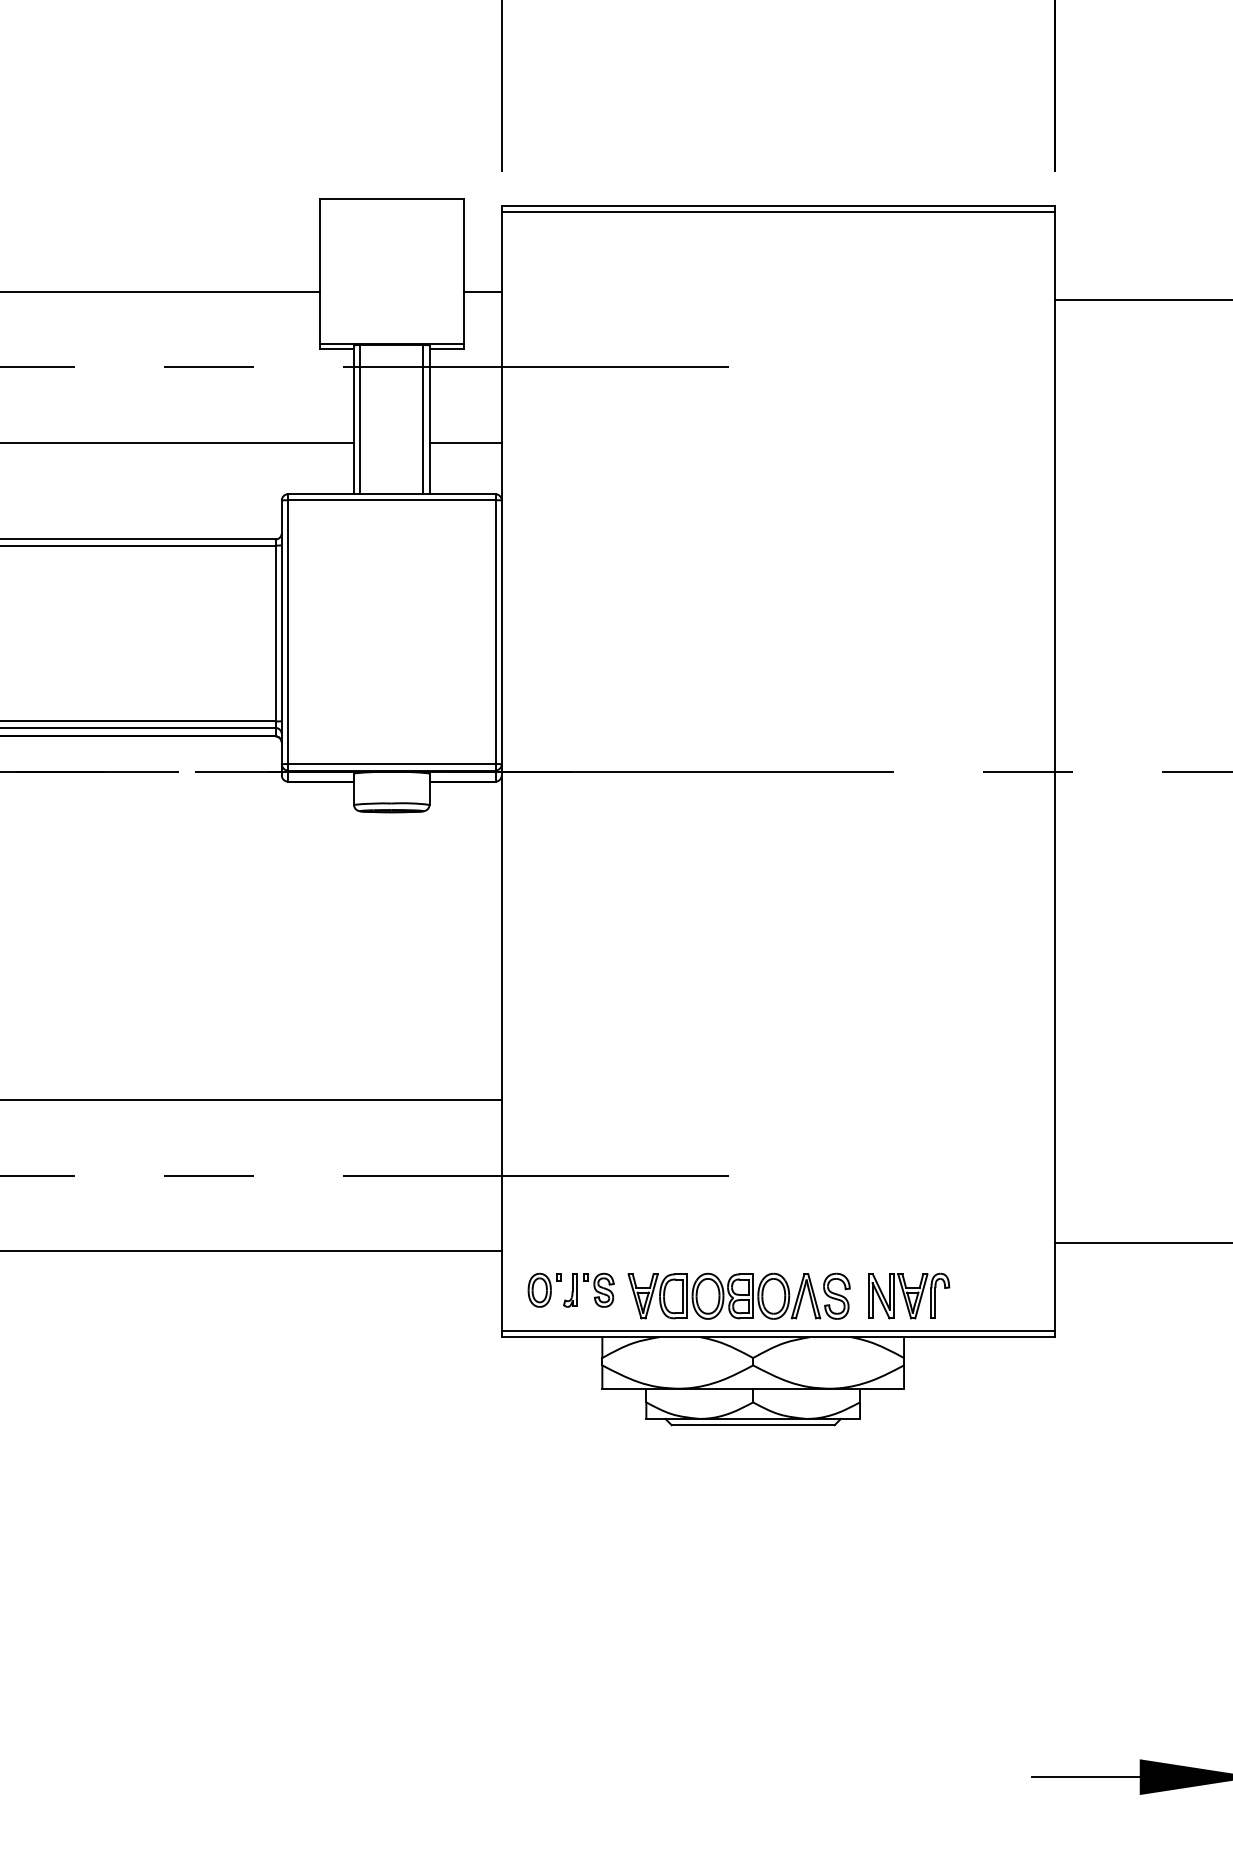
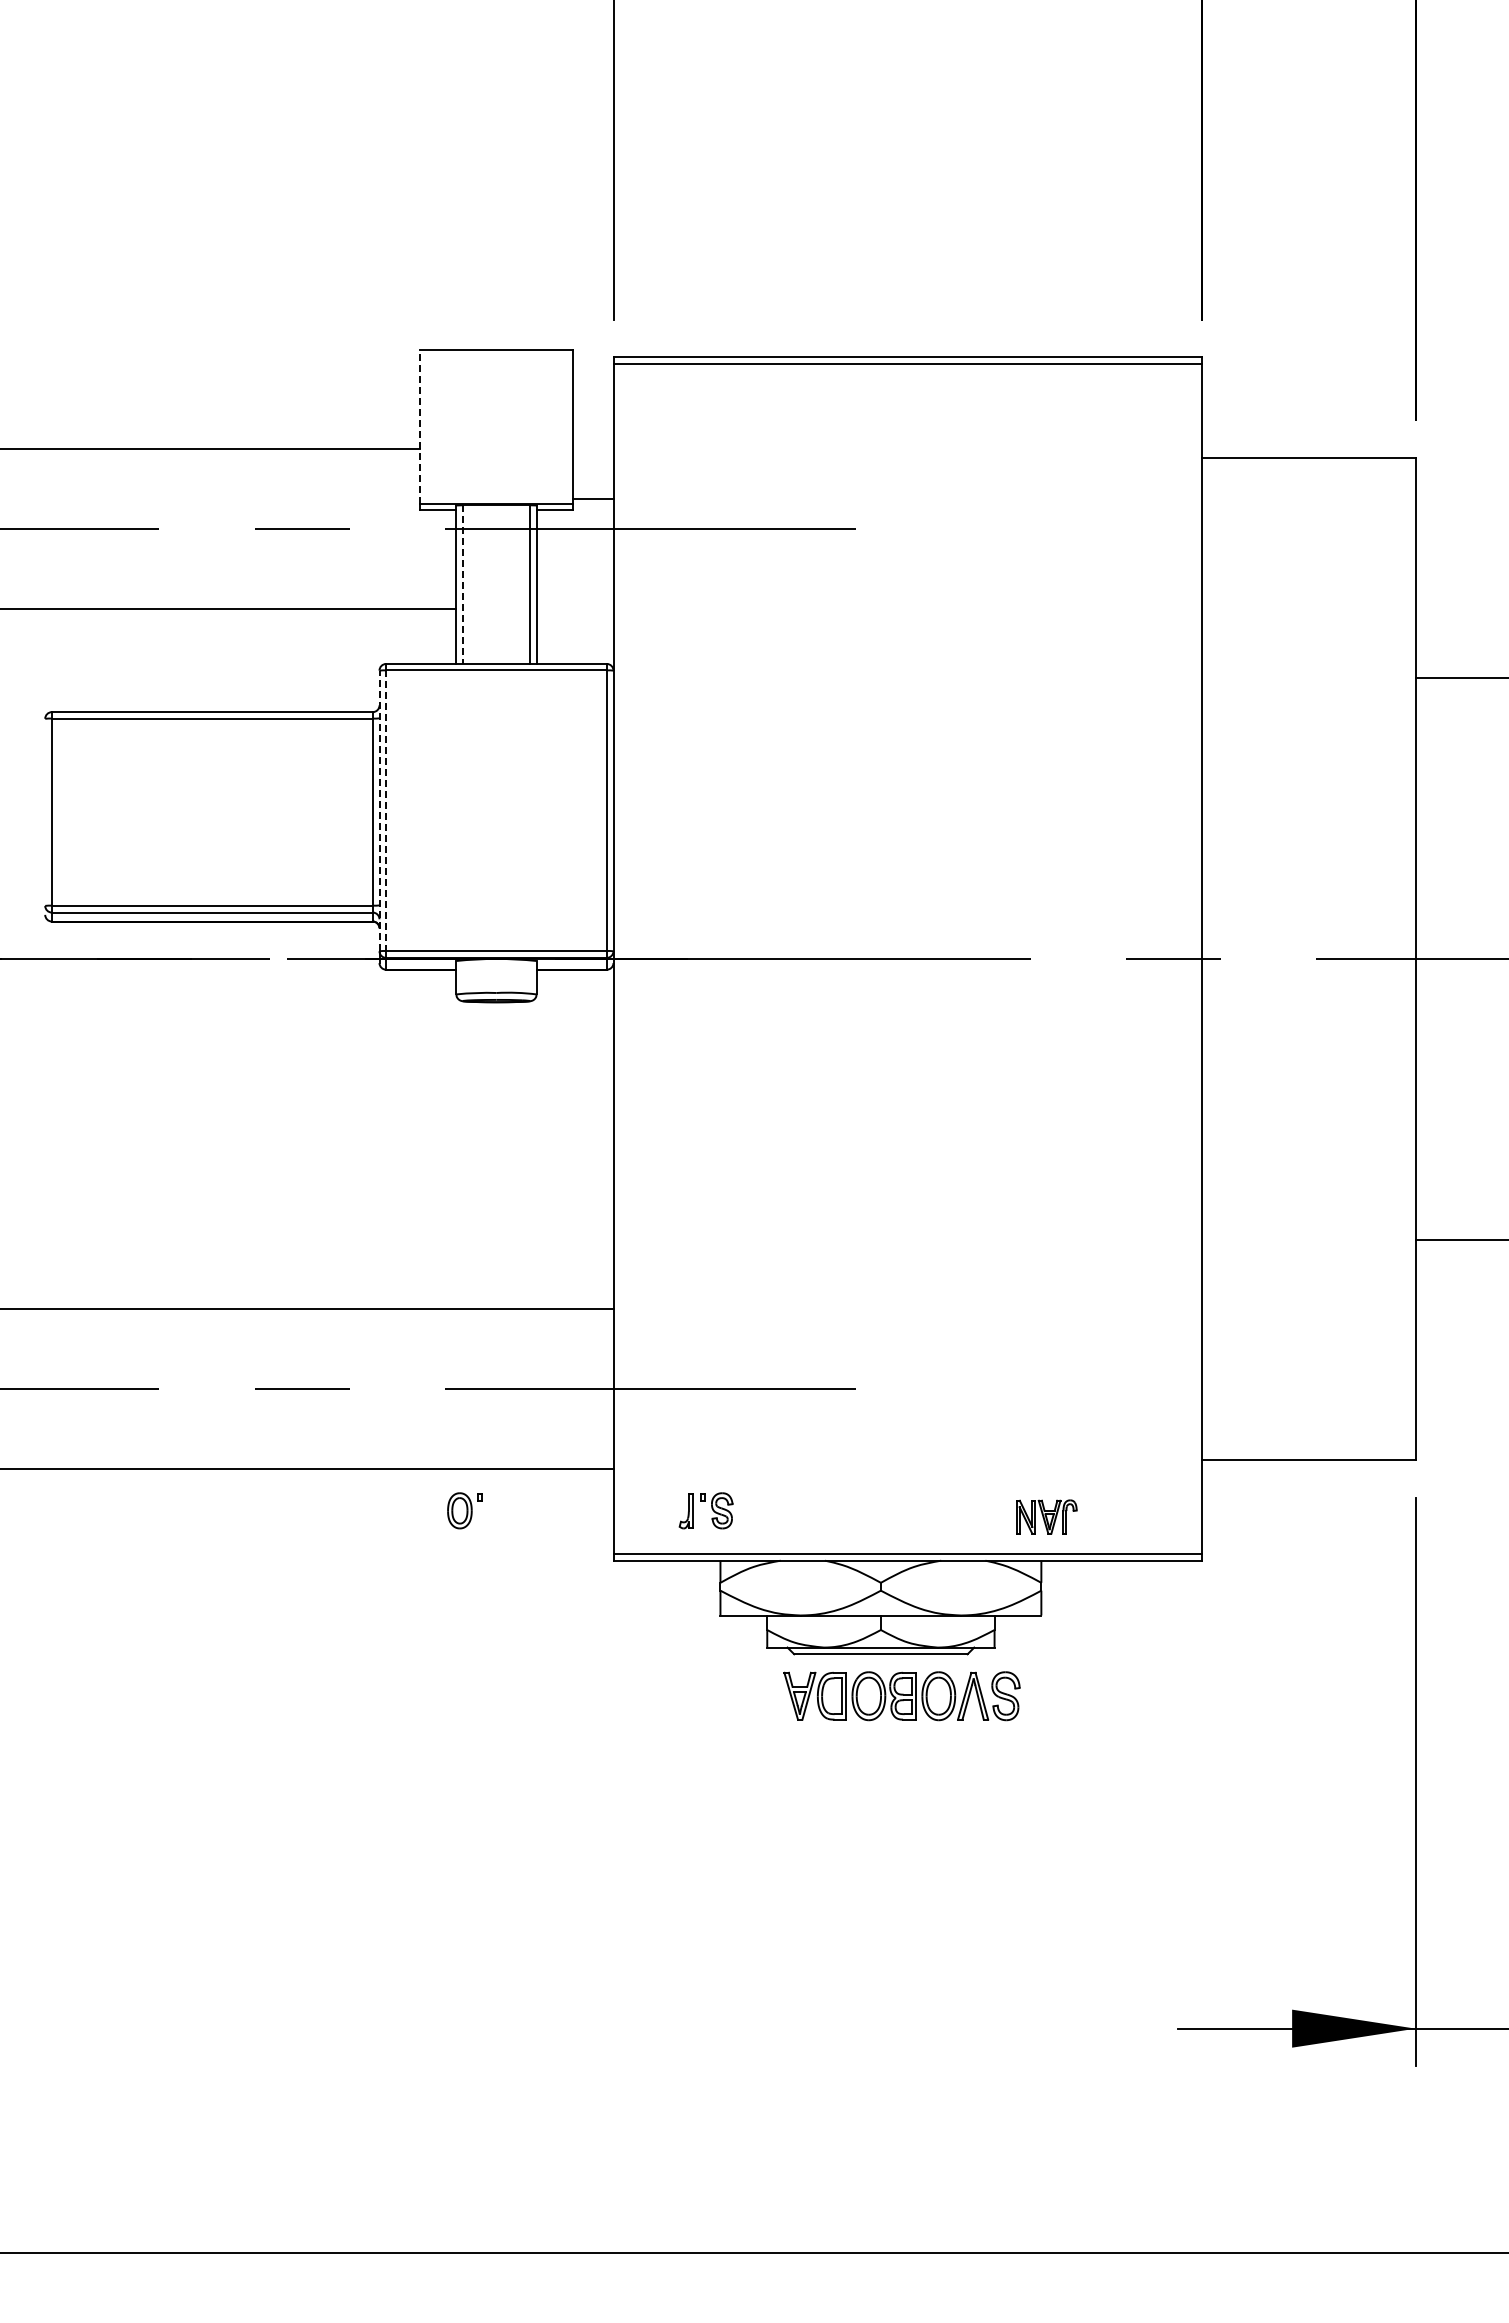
line: (319, 271) -> (419, 427), solid -> dashed
line: (482, 291) -> (593, 498), moved
line: (360, 420) -> (463, 585), solid -> dashed
line: (465, 443) -> (574, 609), removed
line: (281, 631) -> (379, 810), solid -> dashed
line: (288, 632) -> (386, 811), solid -> dashed
part: (544, 1290) -> (464, 1510), moved
part: (908, 1295) -> (1046, 1516), size x0.7
part: (738, 1296) -> (901, 1696), moved

